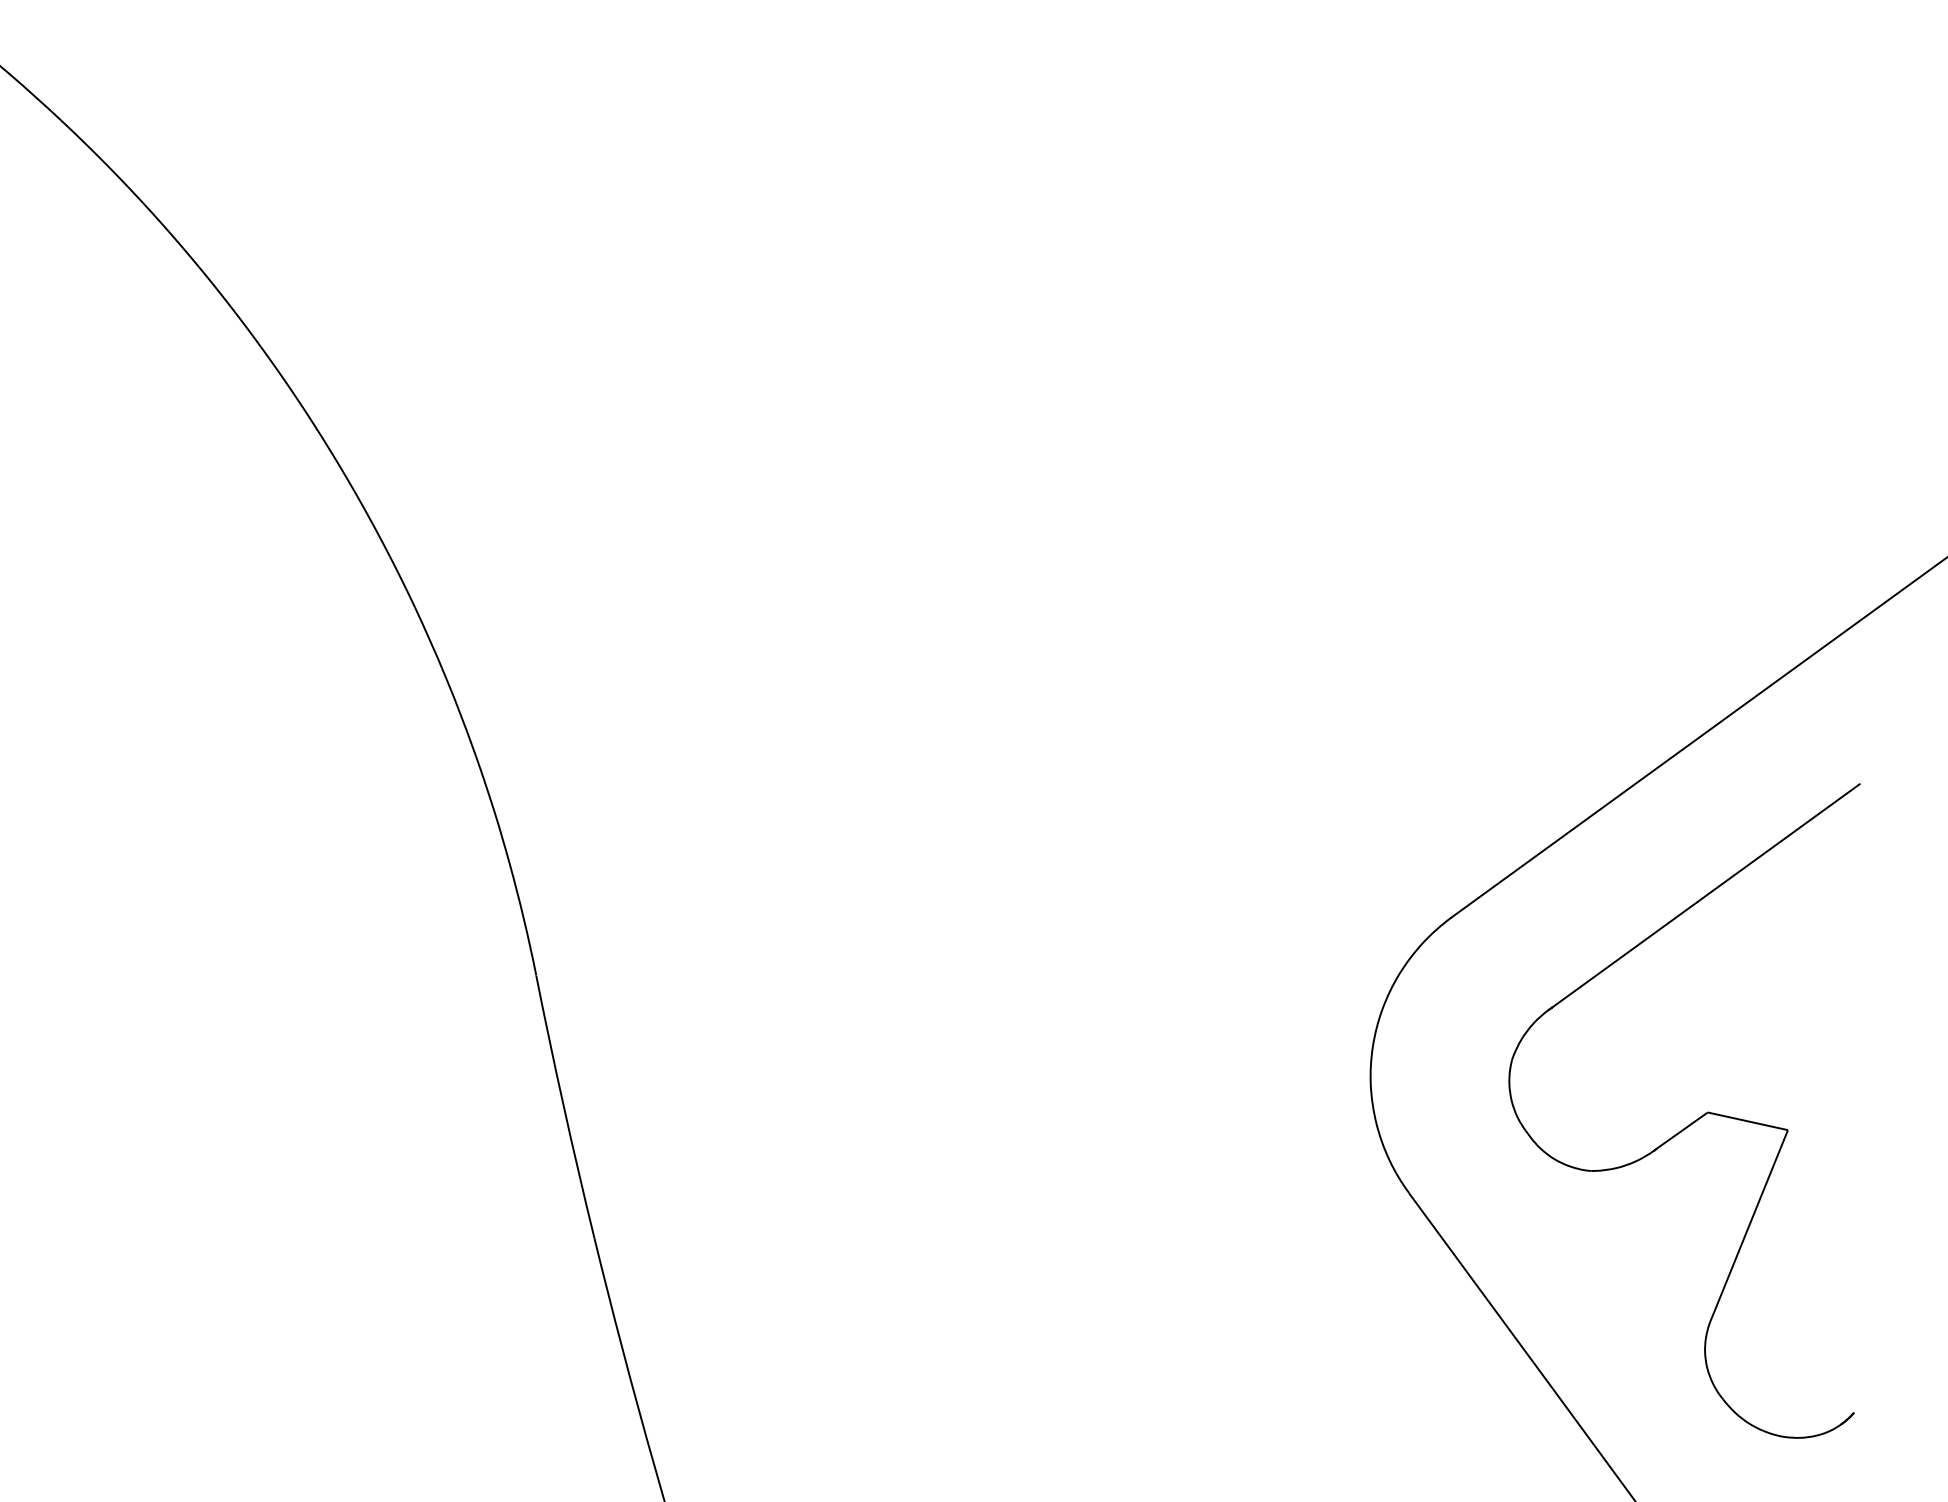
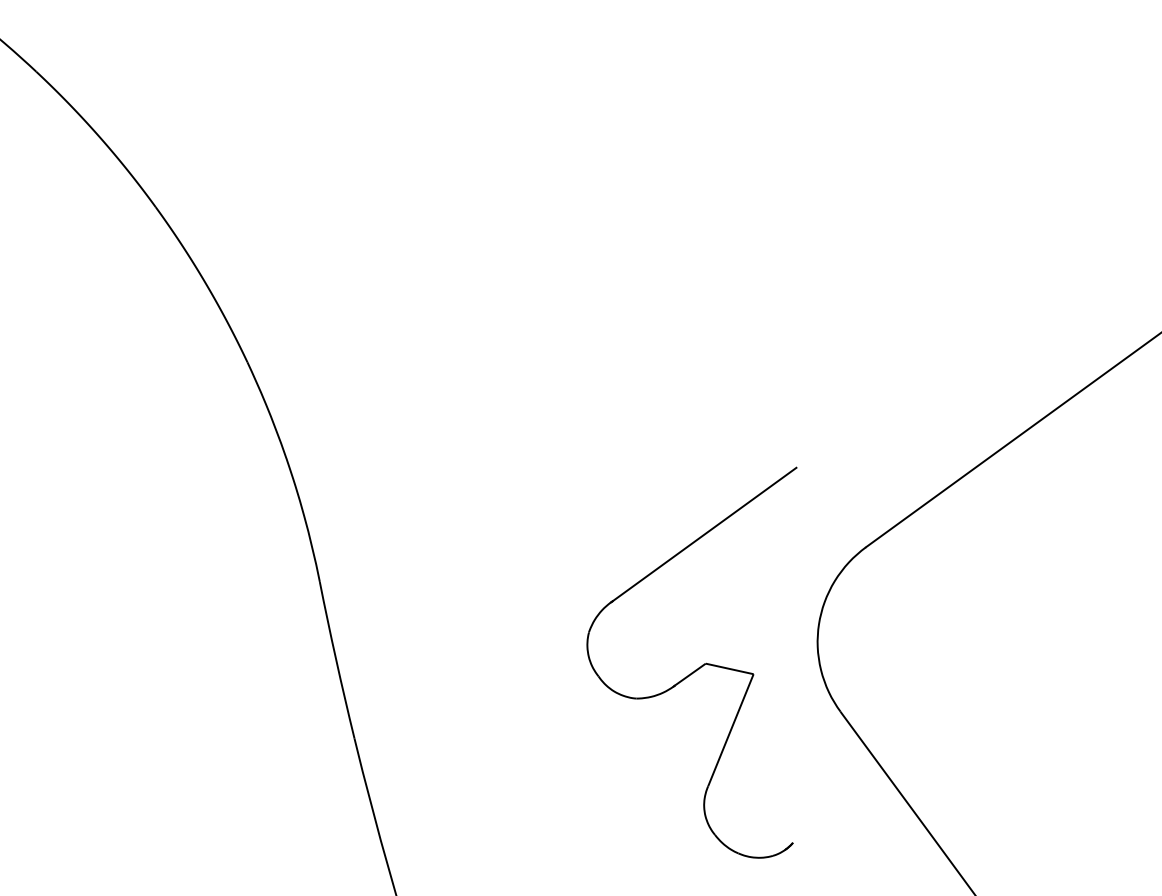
part: (1690, 1122) -> (695, 669), moved

